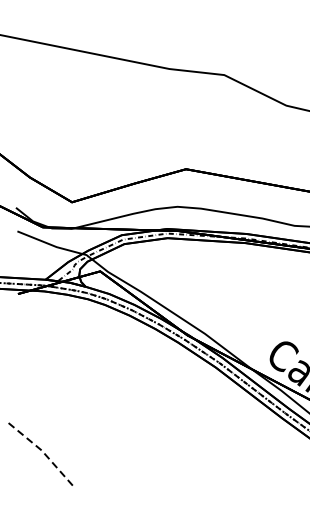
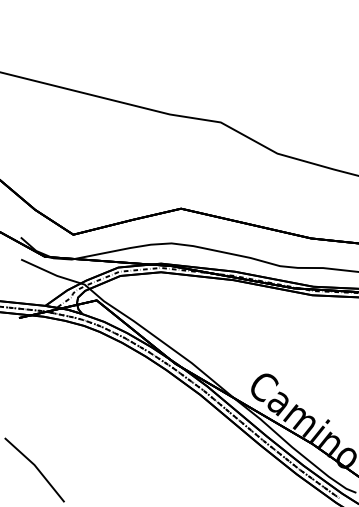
line: (43, 453) -> (36, 467), dashed -> solid

